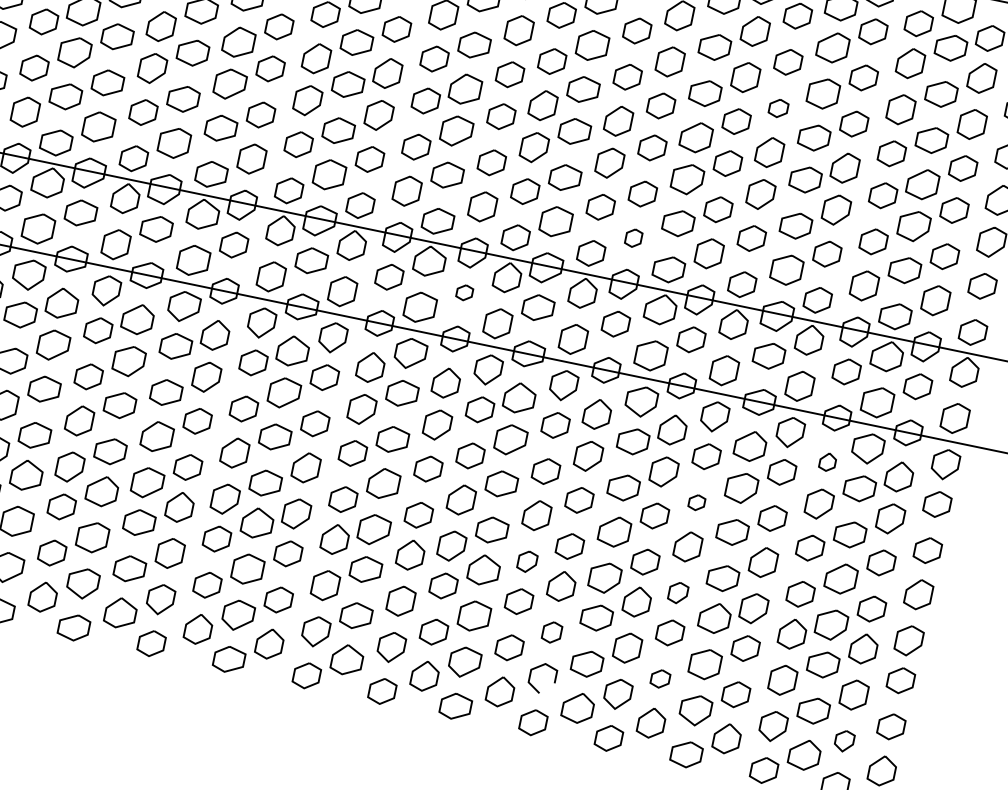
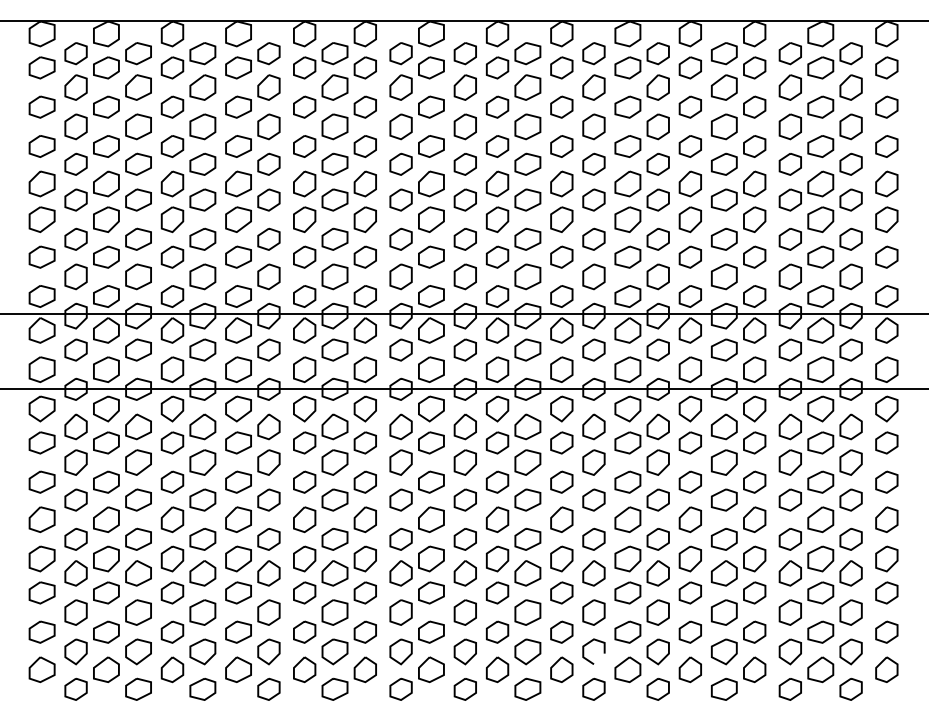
part: (777, 108) -> (689, 146), size x1.43
part: (633, 237) -> (593, 276), size x1.67
part: (463, 291) -> (464, 349), size x1.67
part: (827, 461) -> (789, 426), size x1.67
part: (696, 501) -> (689, 481), size x1.67
part: (527, 561) -> (561, 558), size x1.43
part: (677, 592) -> (689, 558), size x1.43
part: (551, 632) -> (593, 612), size x1.43
part: (659, 677) -> (689, 631), size x1.43
part: (843, 740) -> (850, 651), size x1.43

